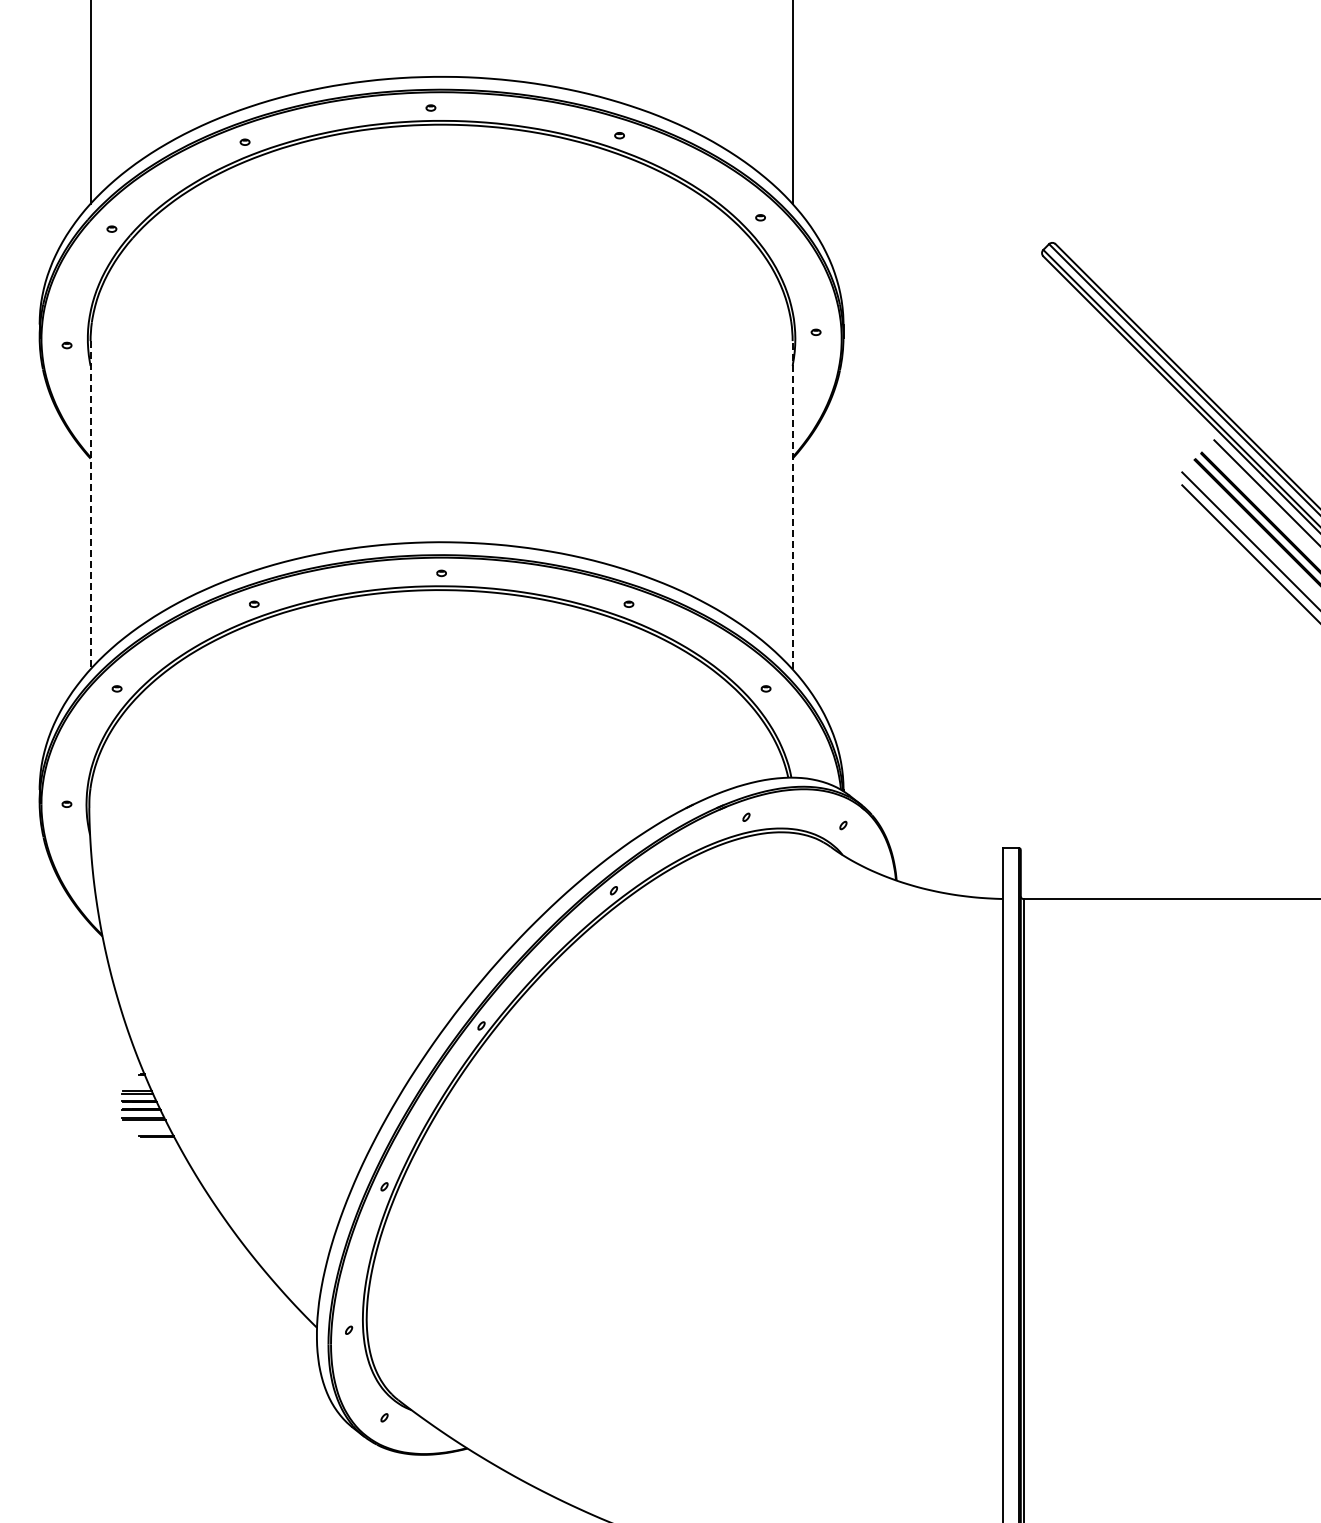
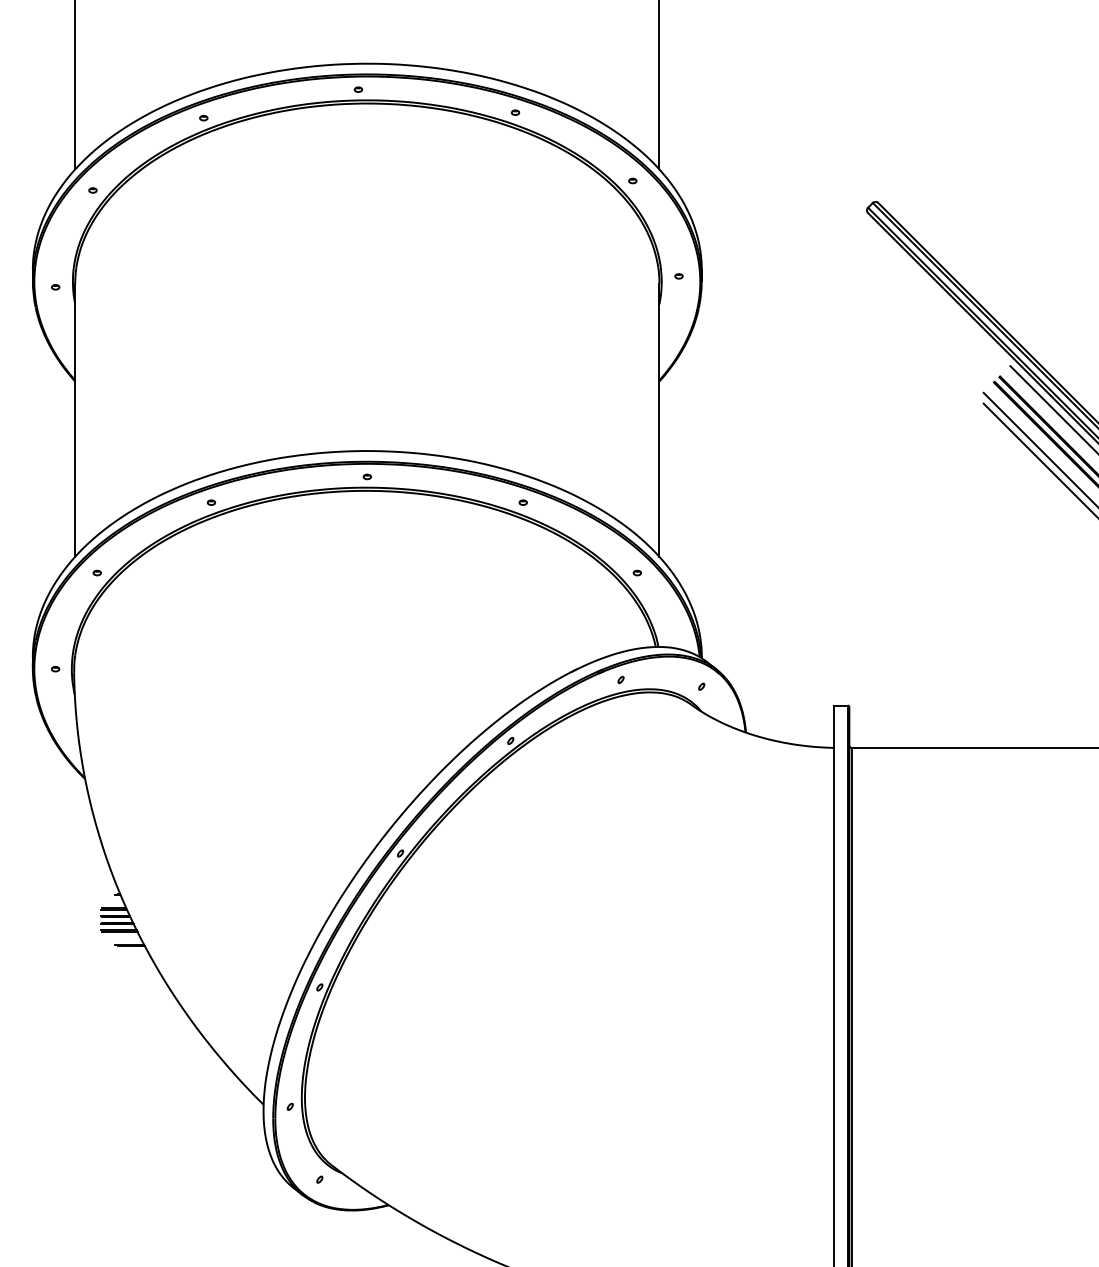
line: (792, 504) -> (659, 419), dashed -> solid
line: (90, 505) -> (75, 420), dashed -> solid

